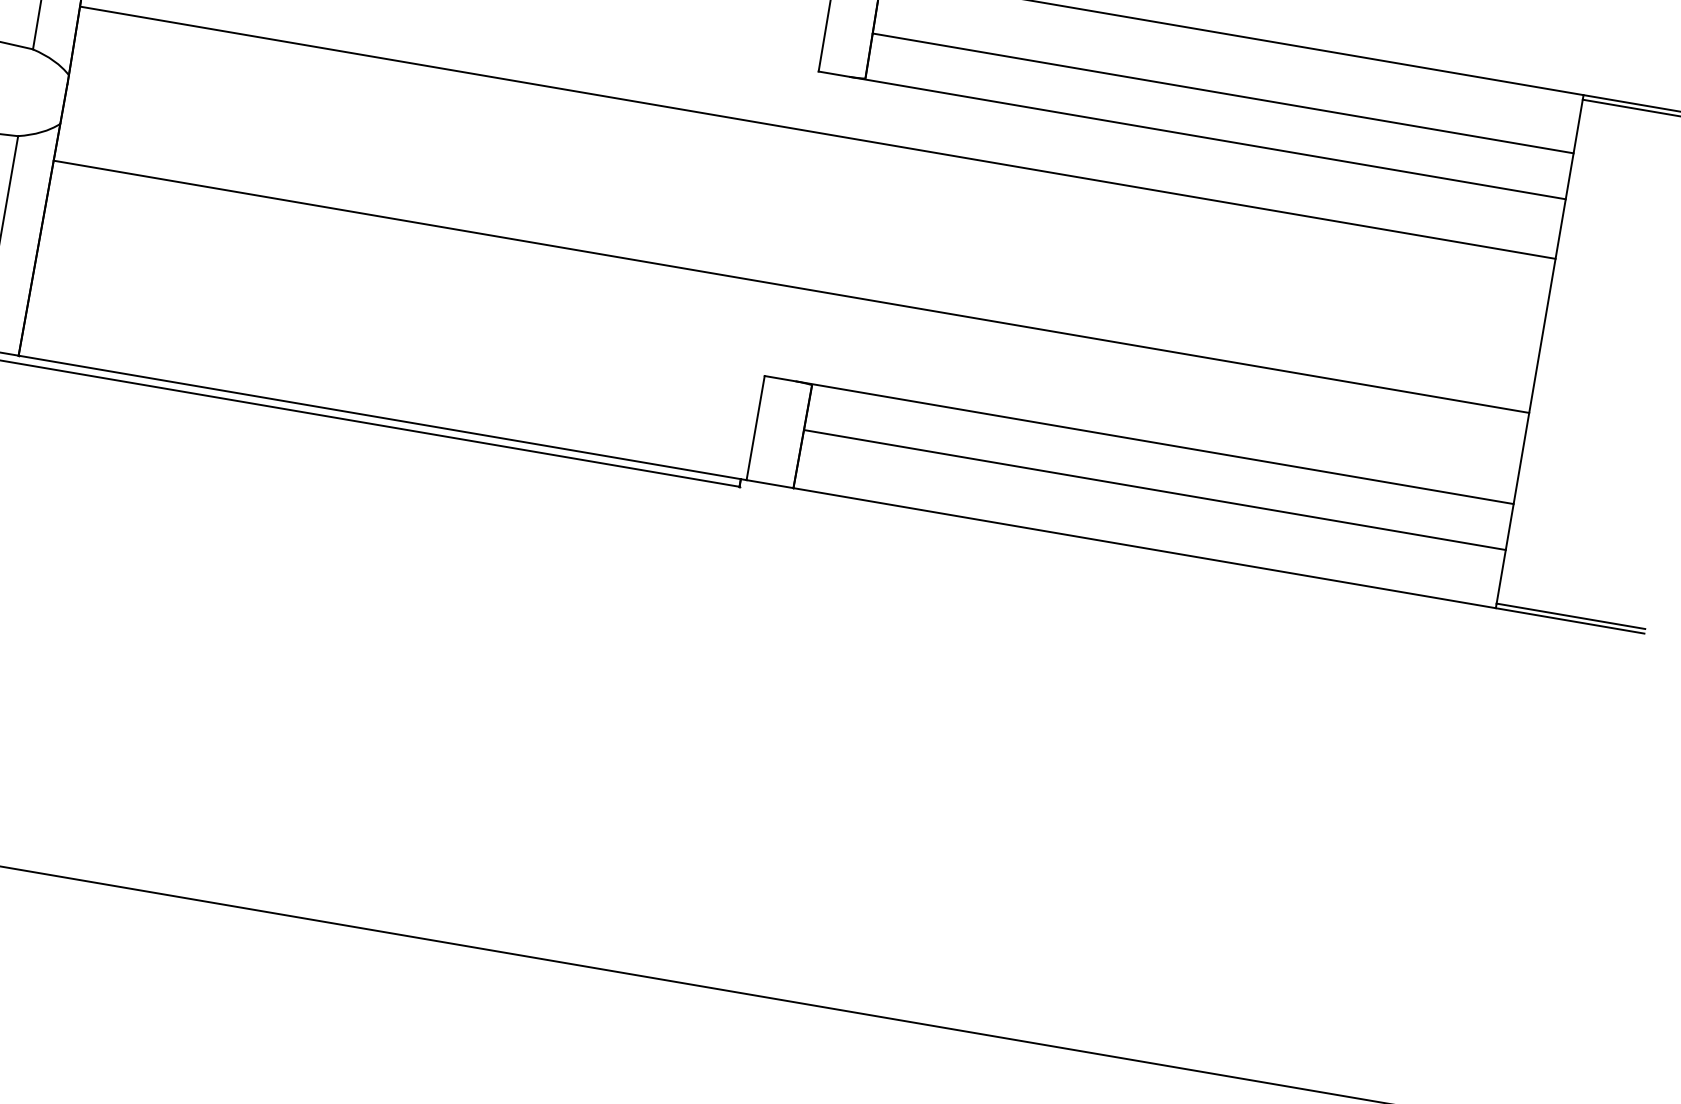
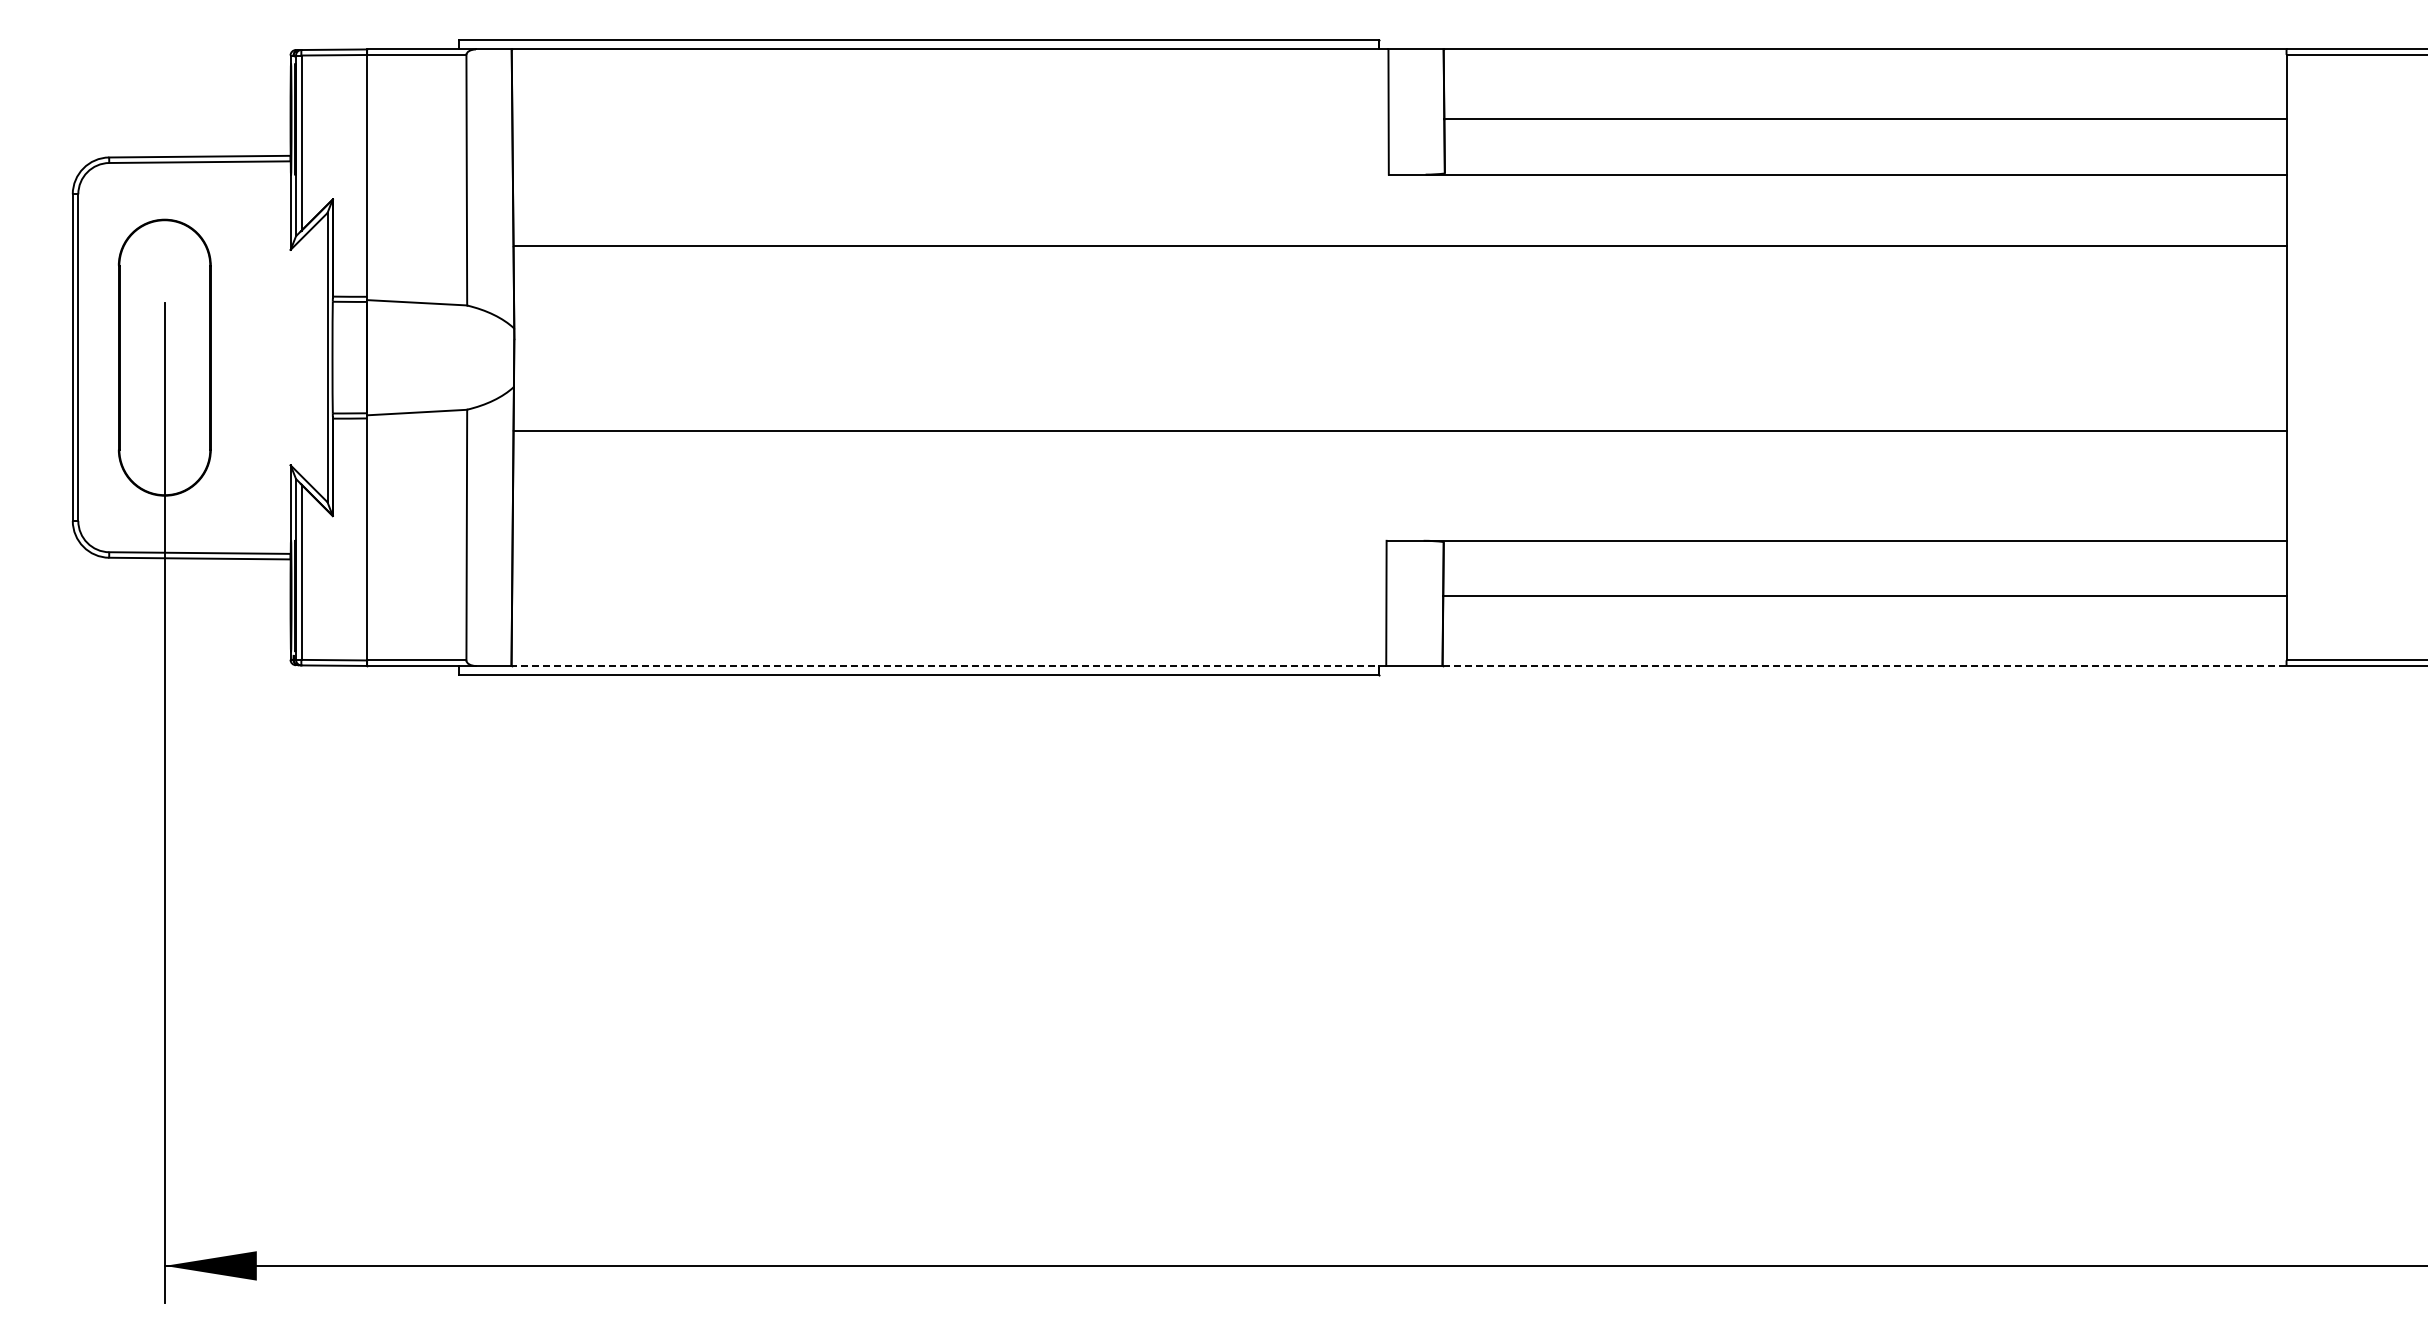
line: (382, 417) -> (948, 665), solid -> dashed
line: (1144, 547) -> (1864, 665), solid -> dashed

